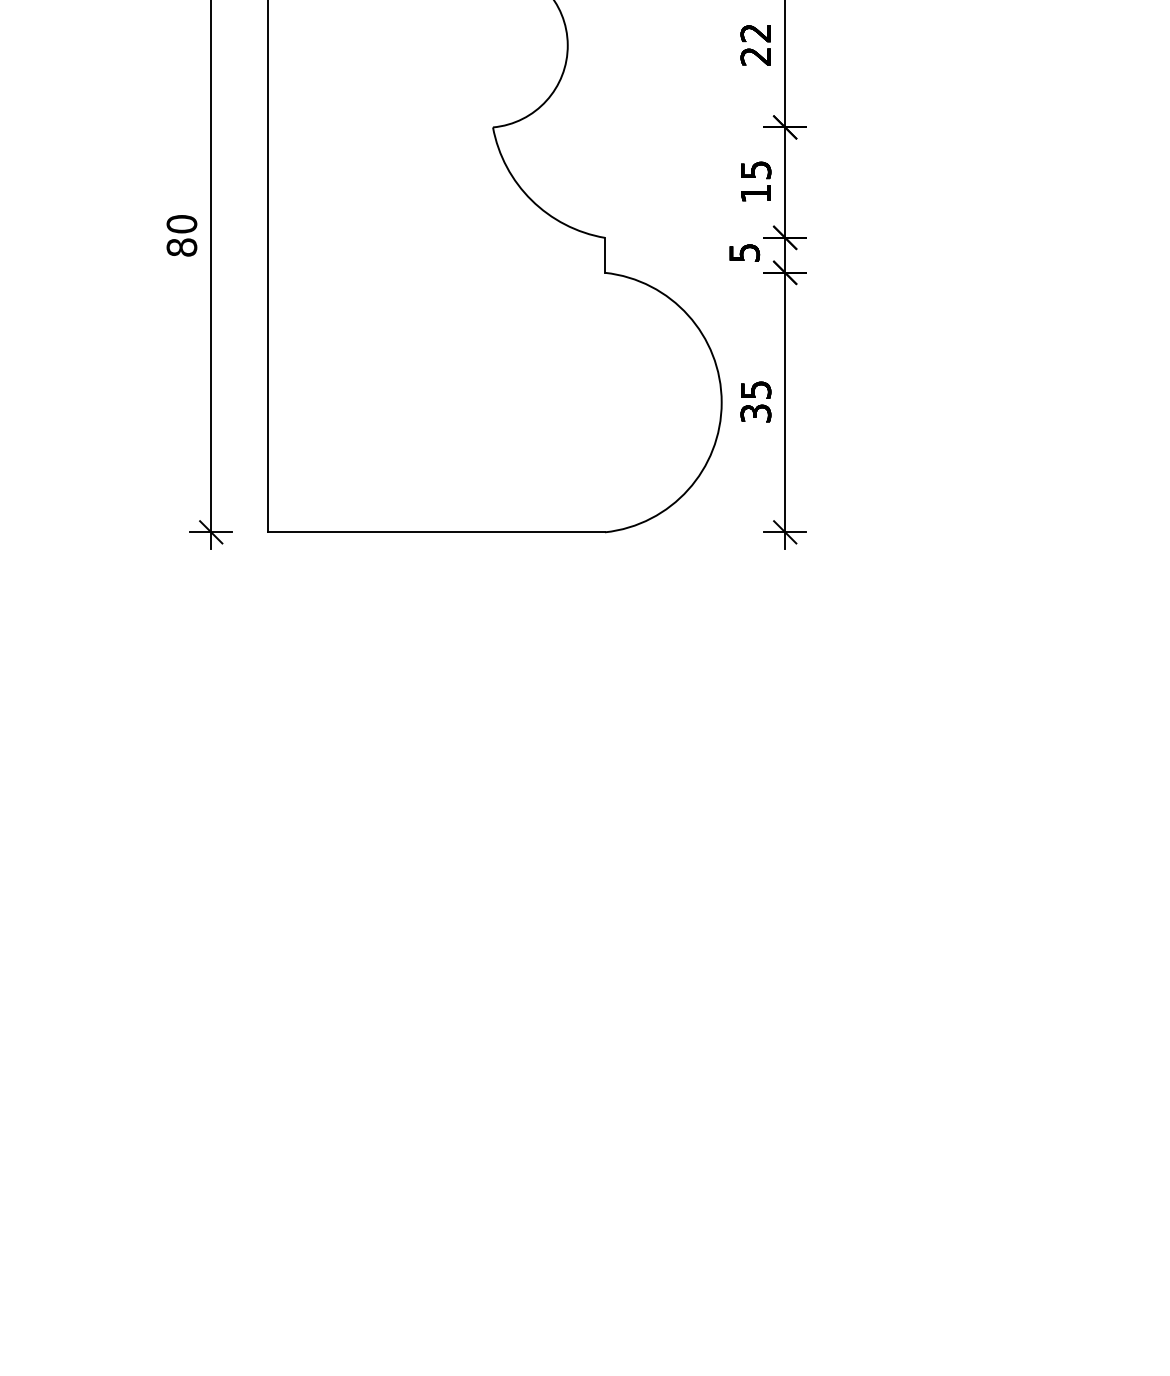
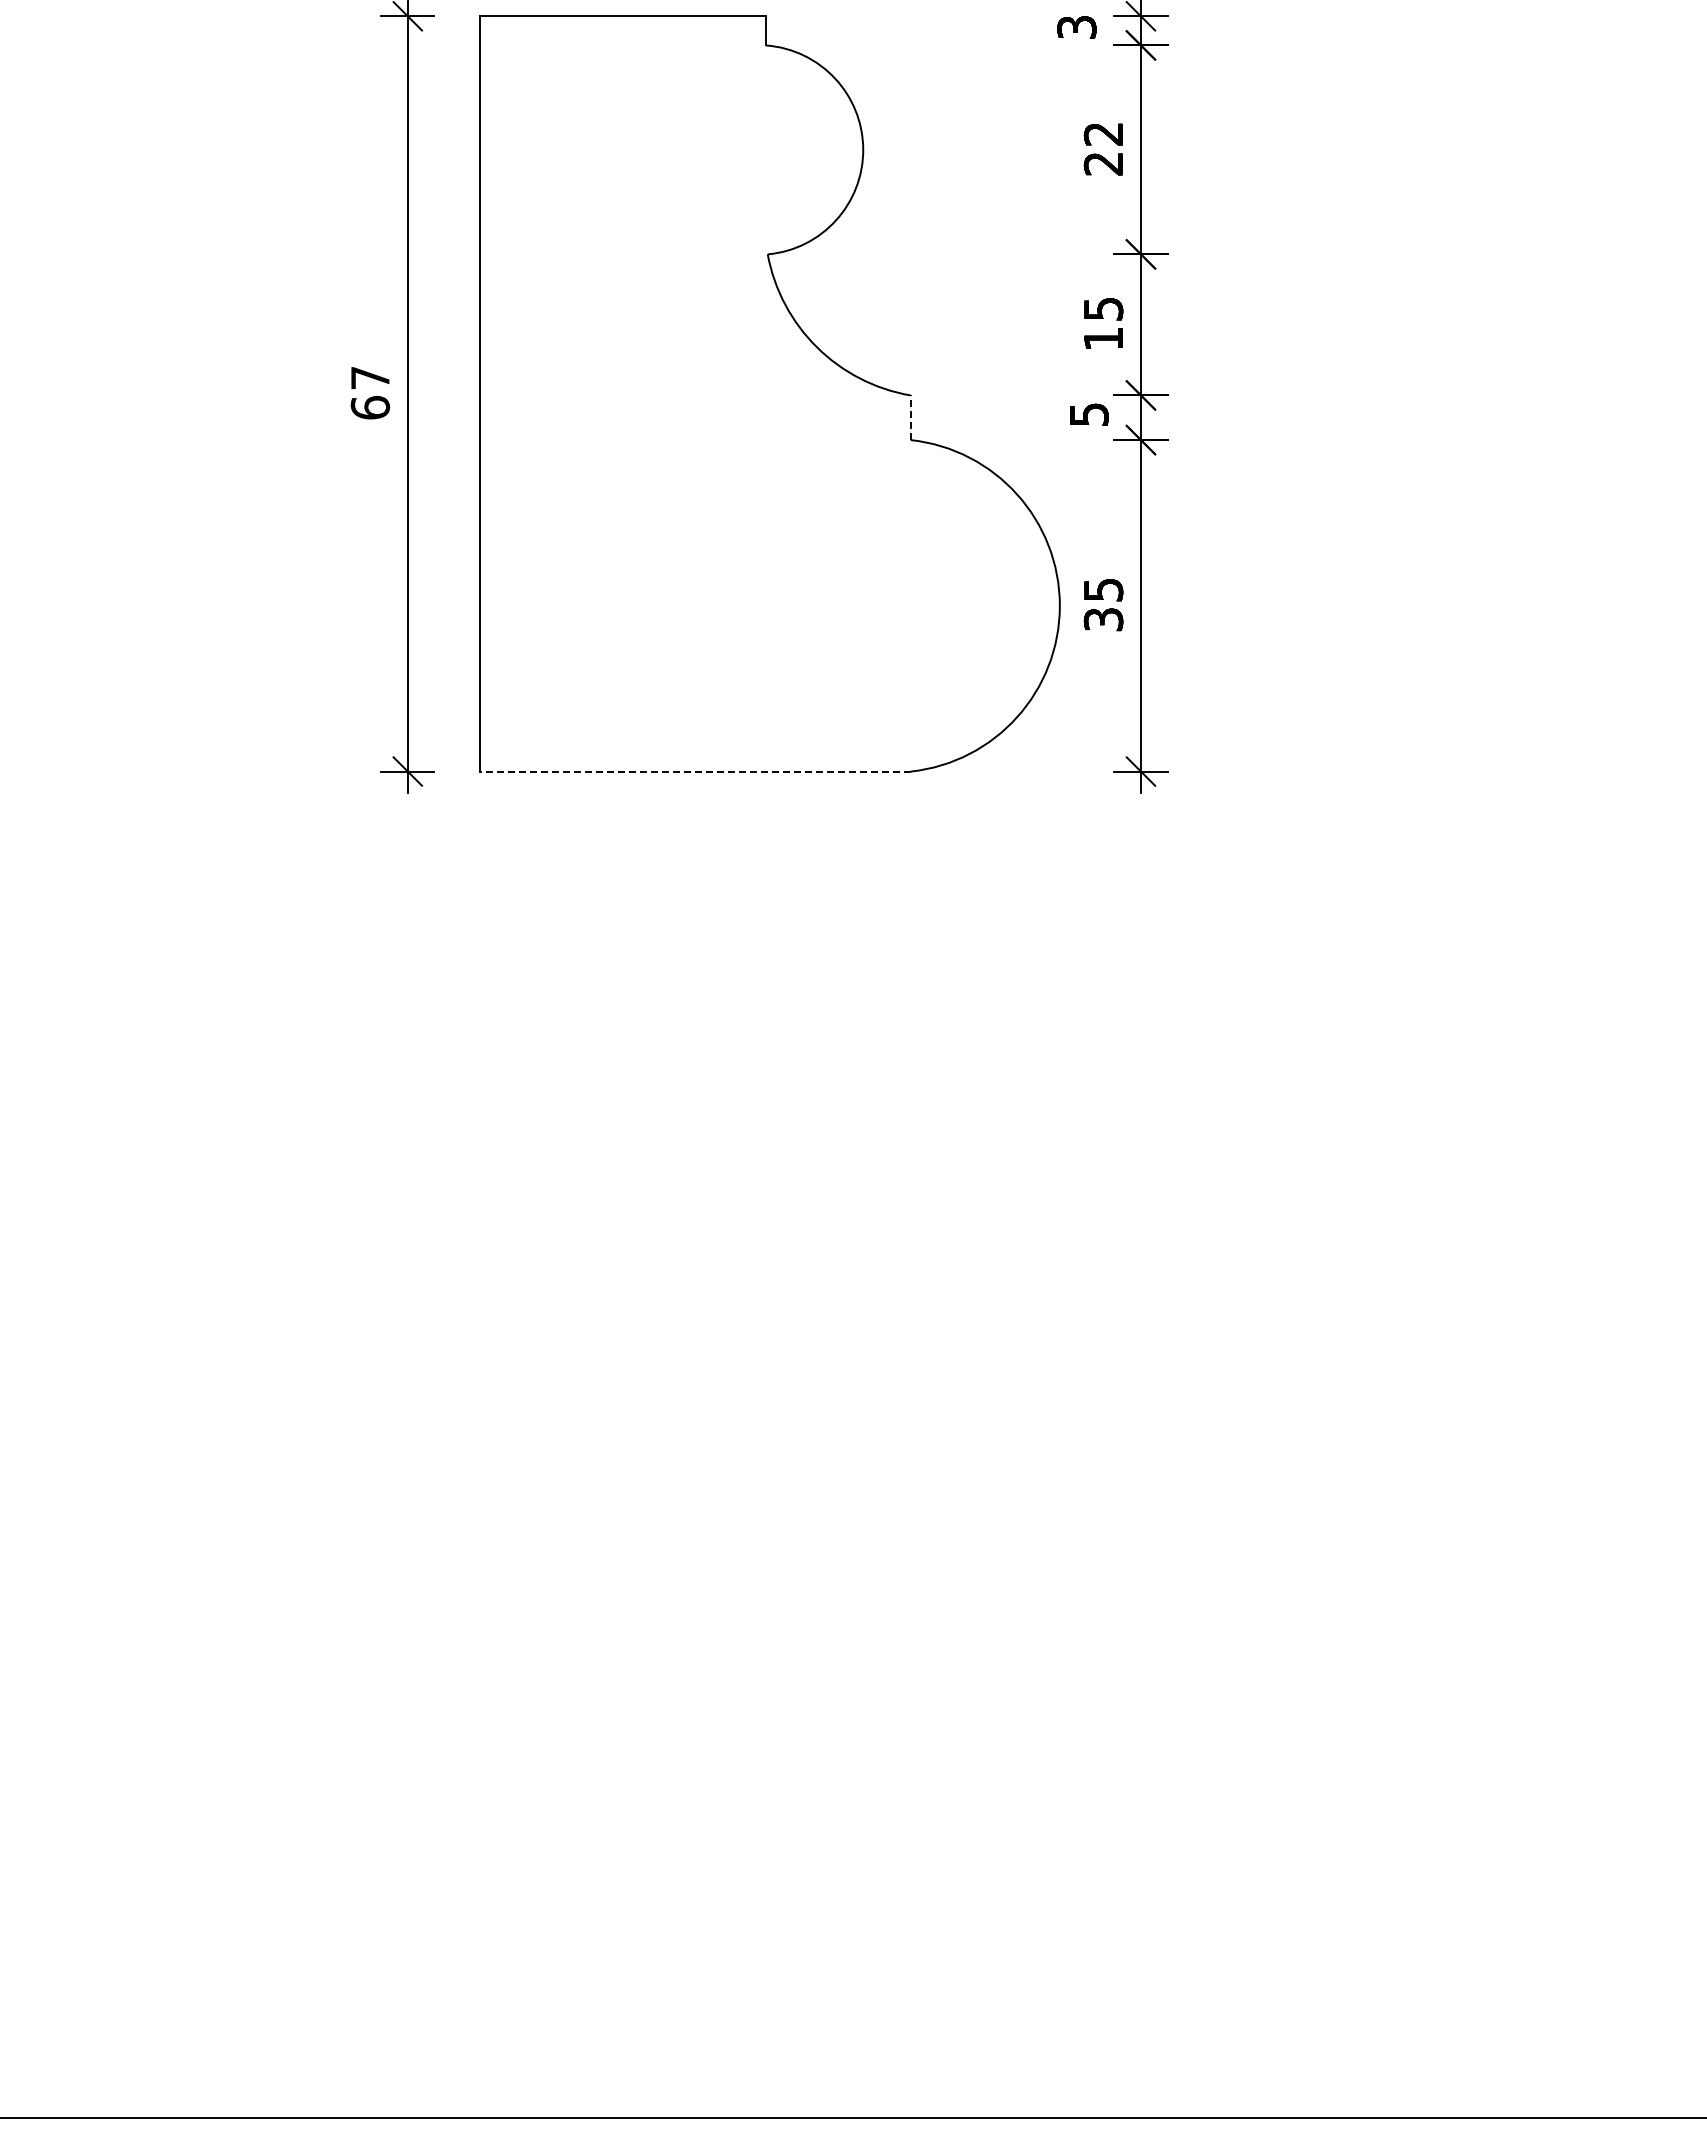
text: (182, 235) -> (370, 392), 80 -> 67
line: (604, 255) -> (910, 417), solid -> dashed
line: (436, 532) -> (695, 771), solid -> dashed

